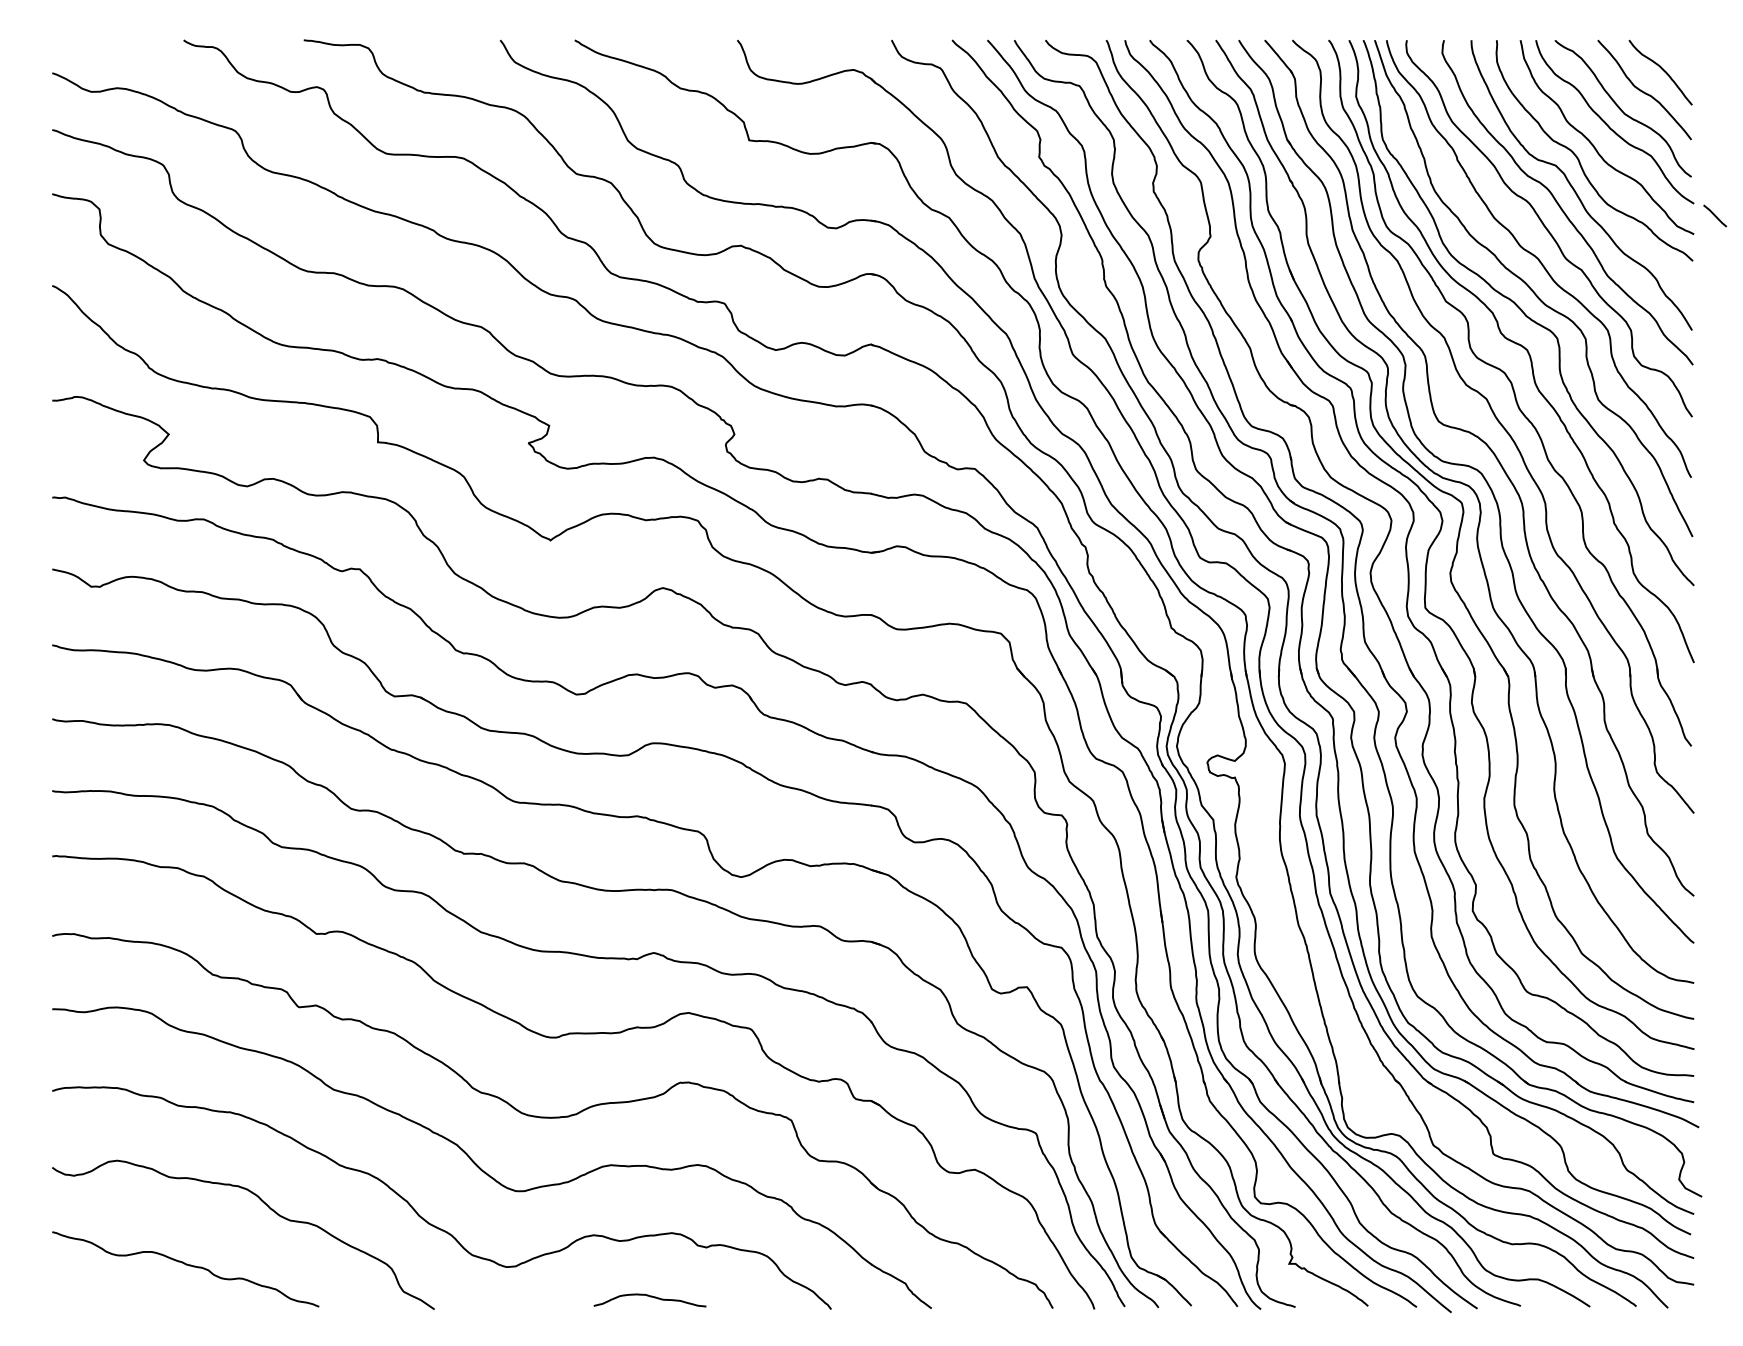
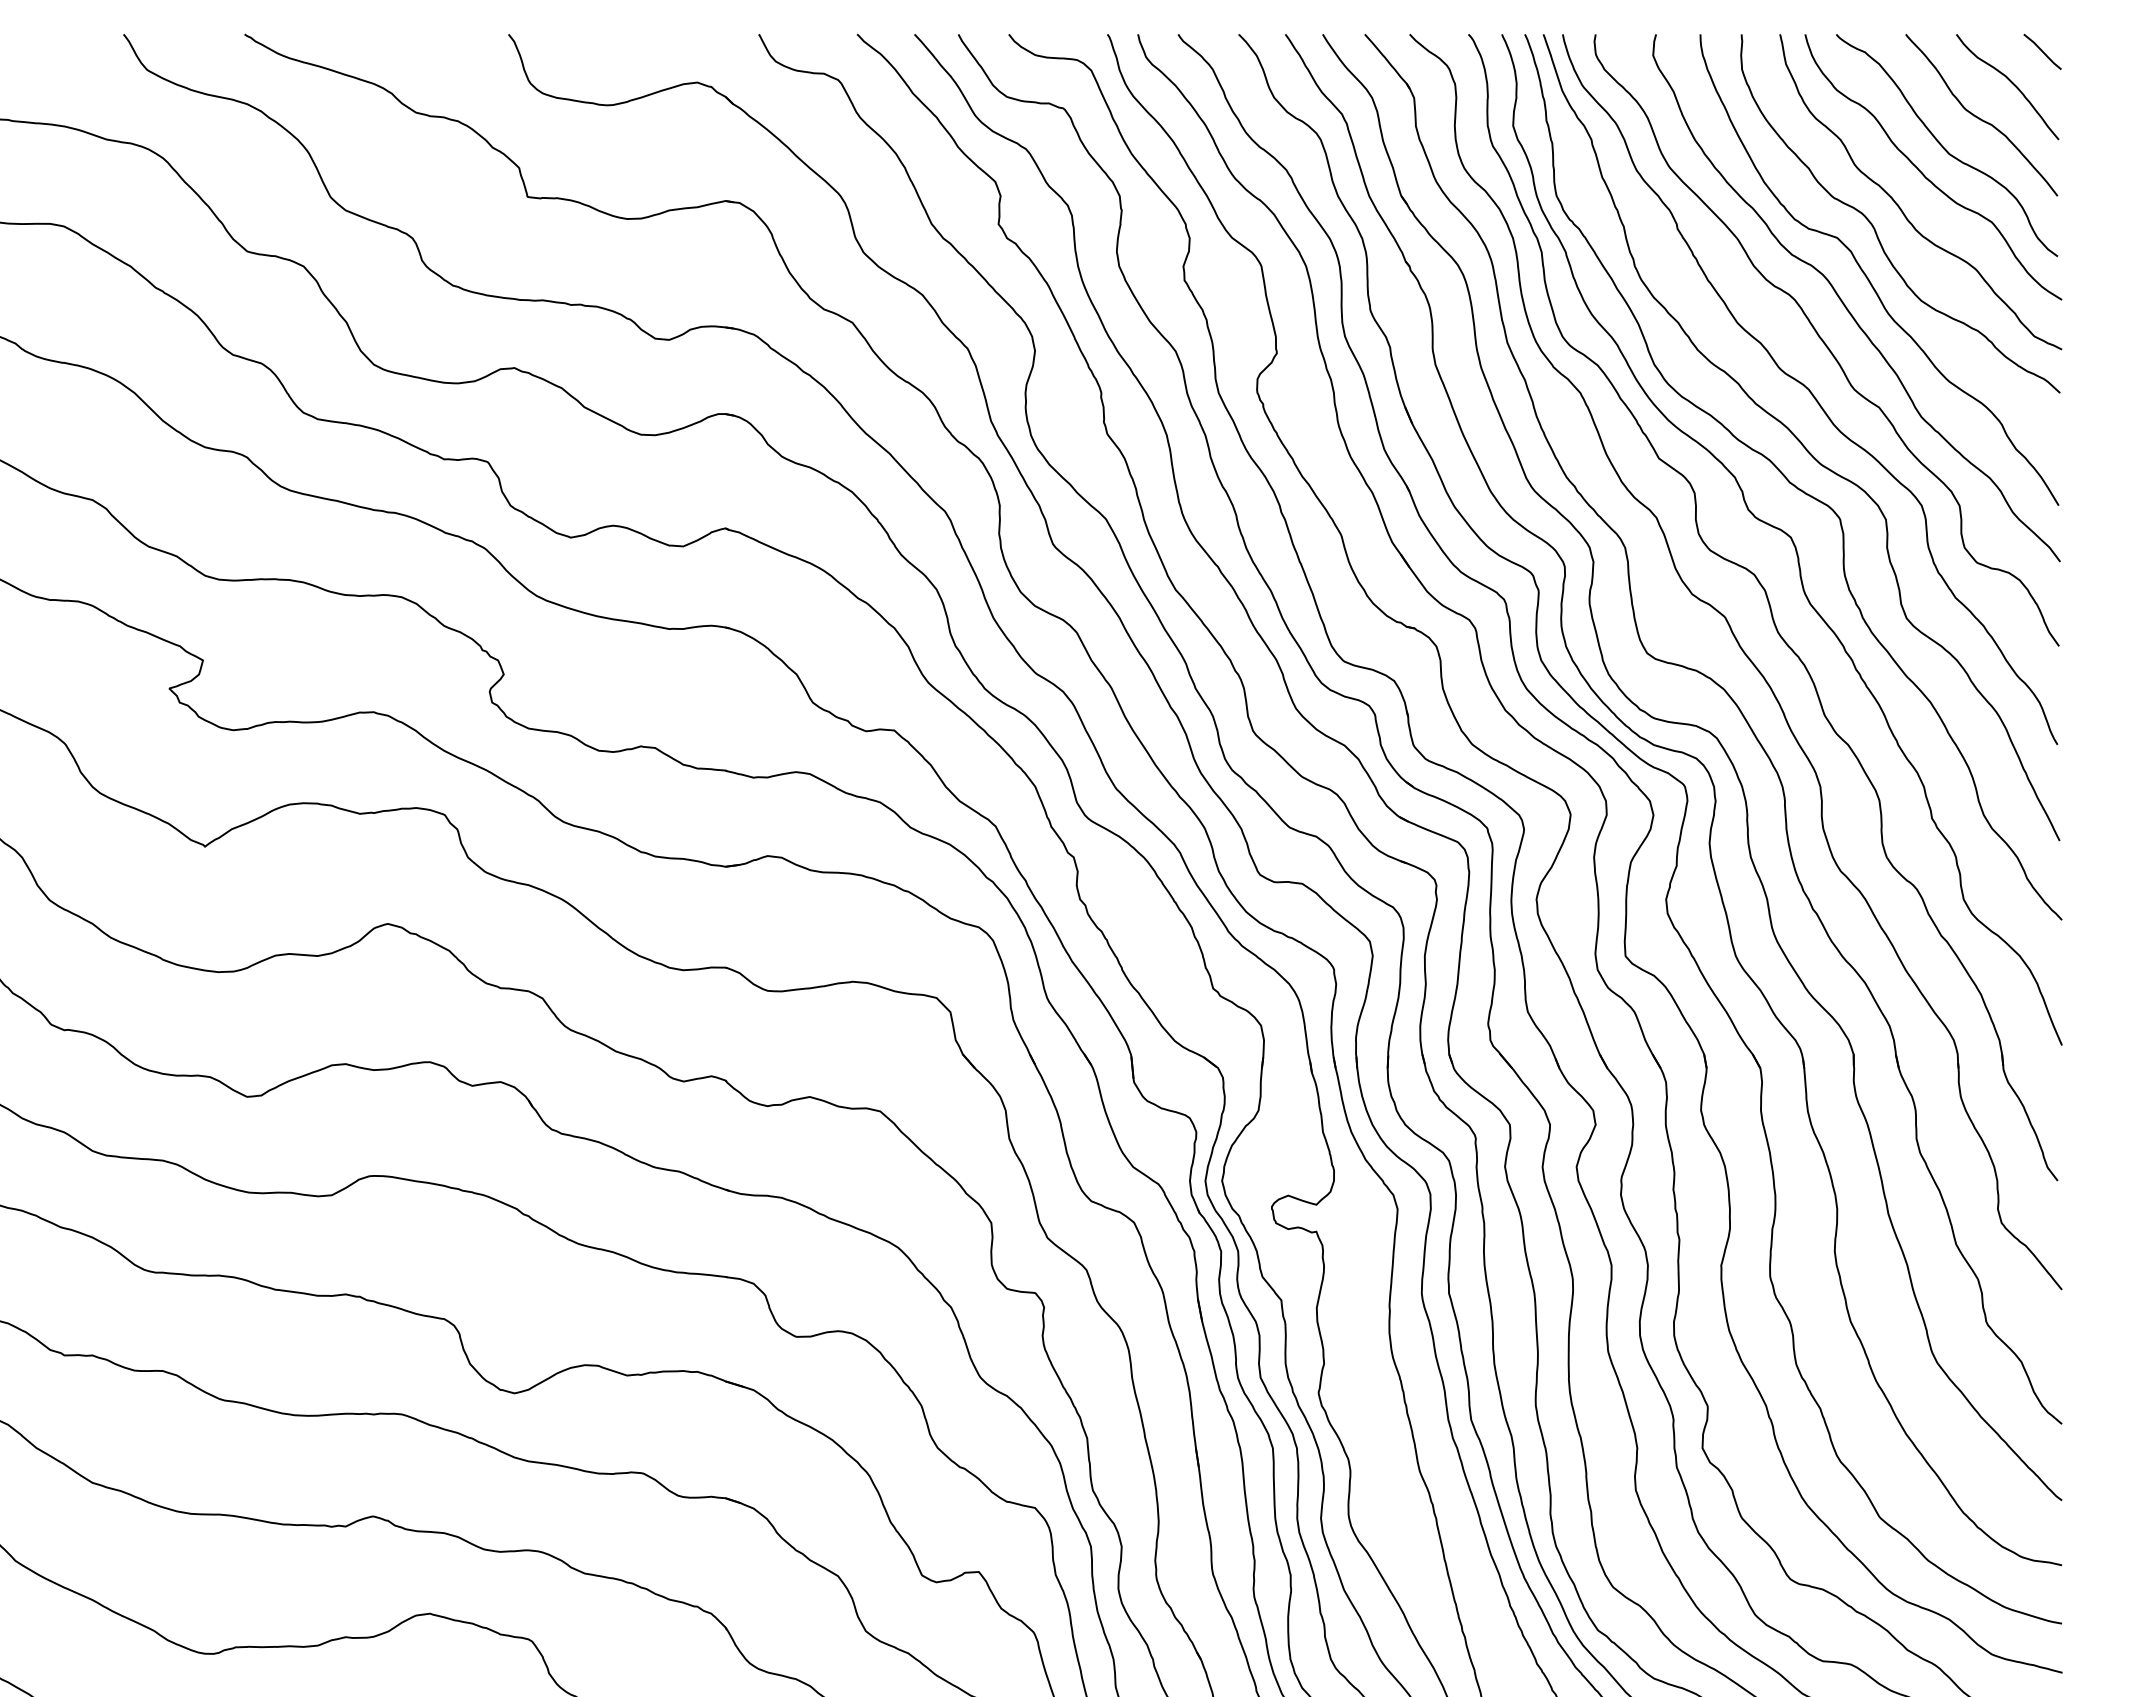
line: (1715, 215) -> (2043, 51), moved

